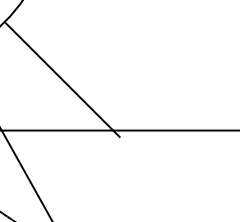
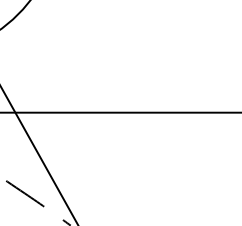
line: (61, 79) -> (69, 66), removed

